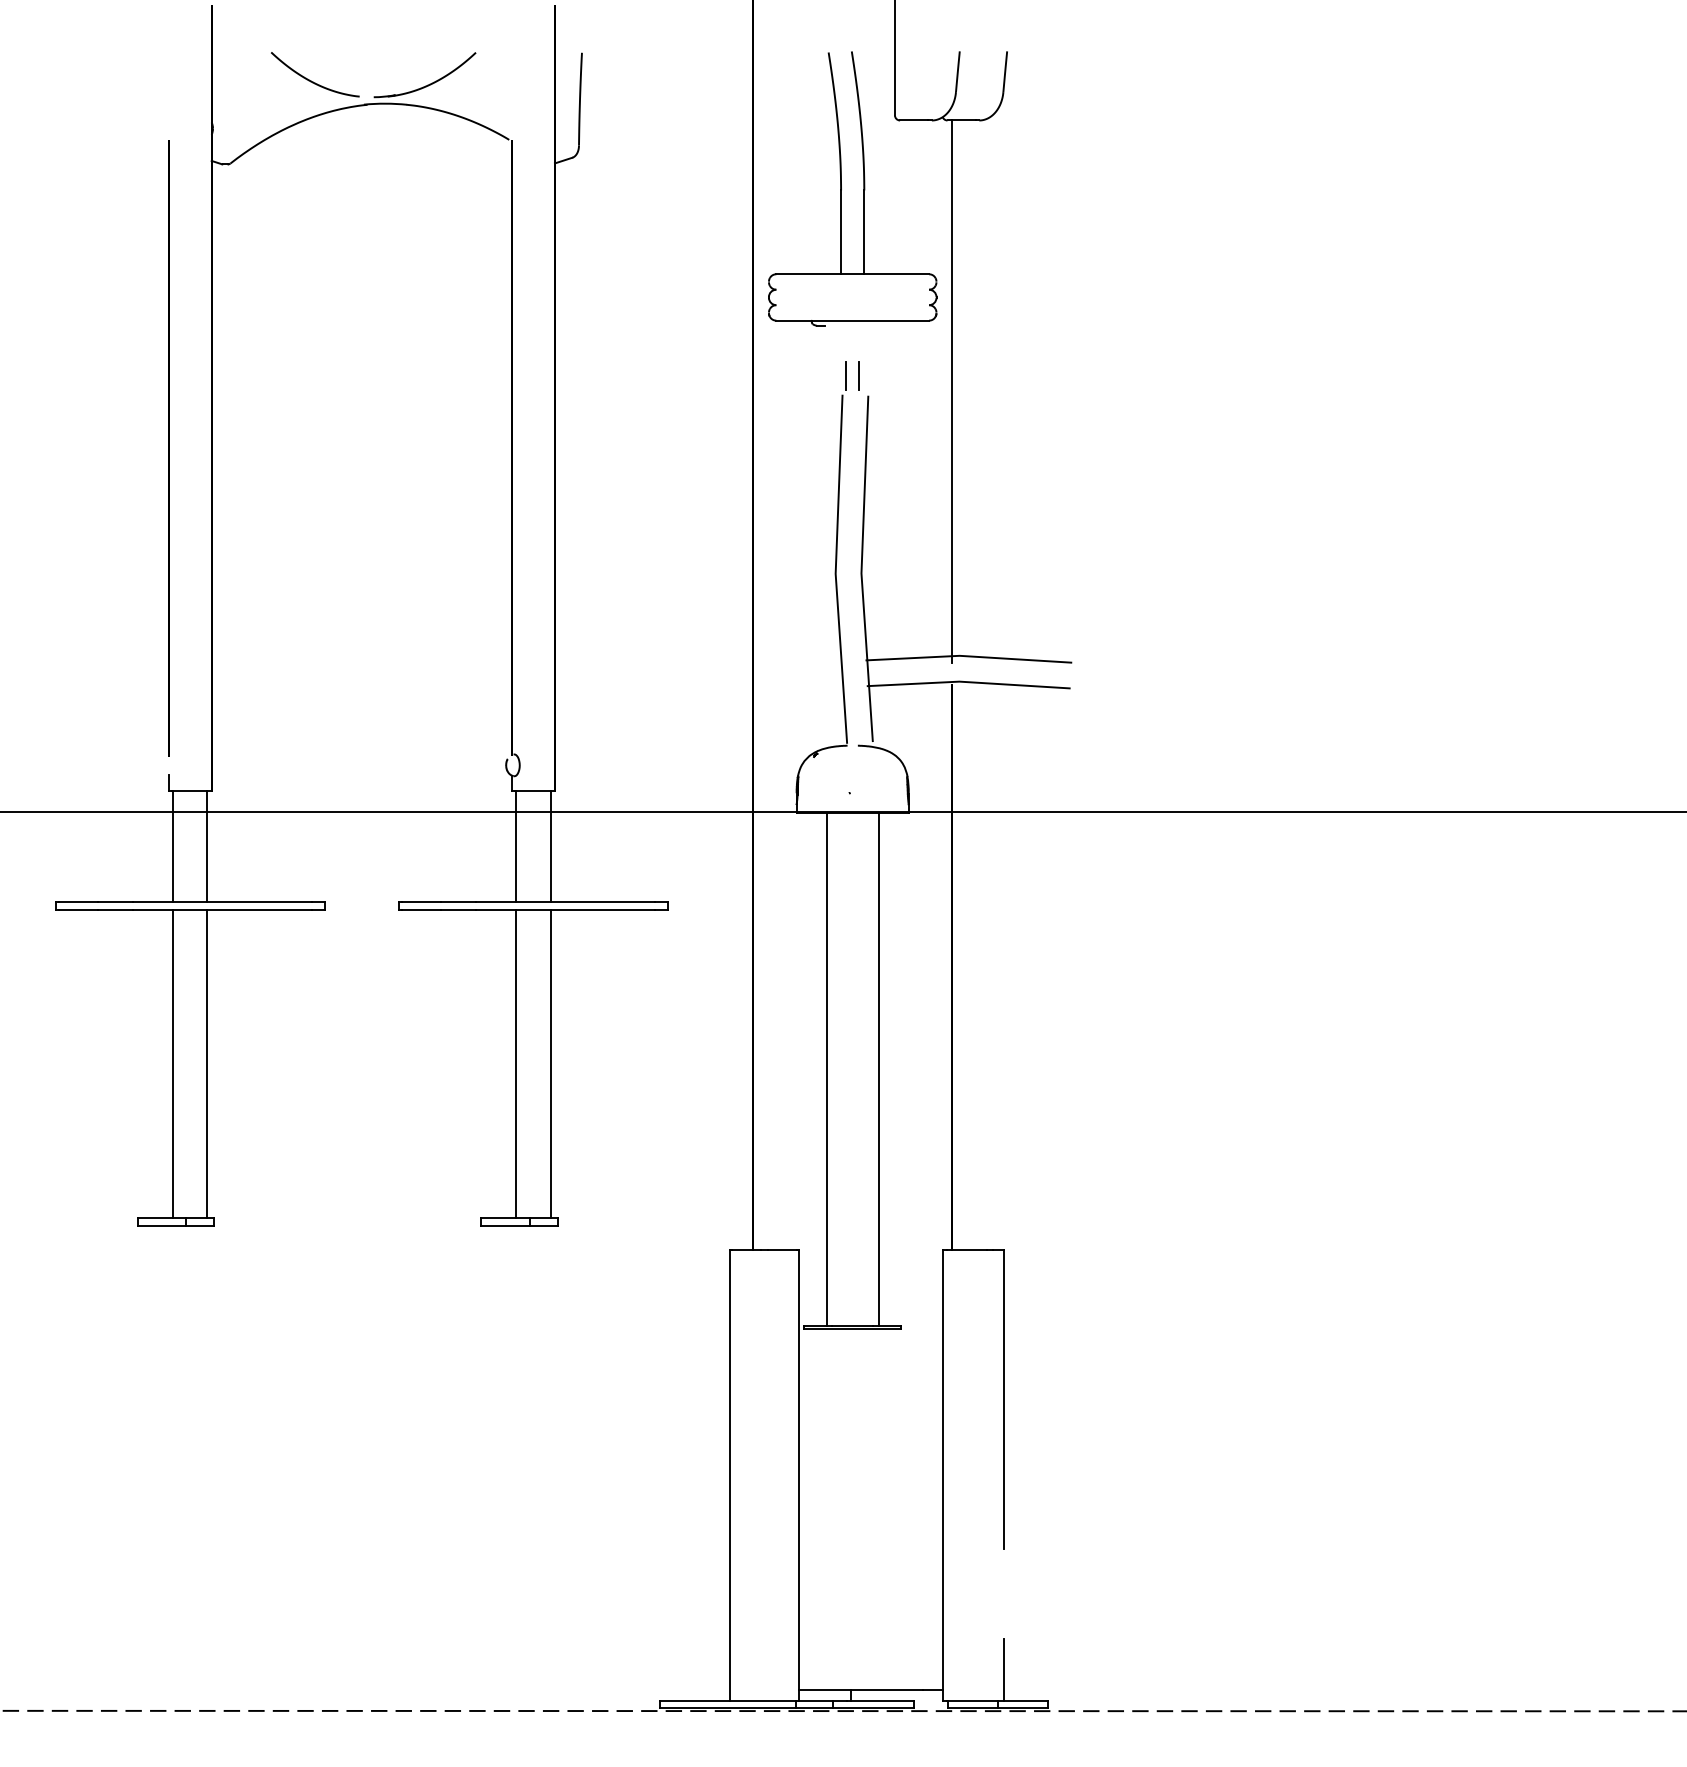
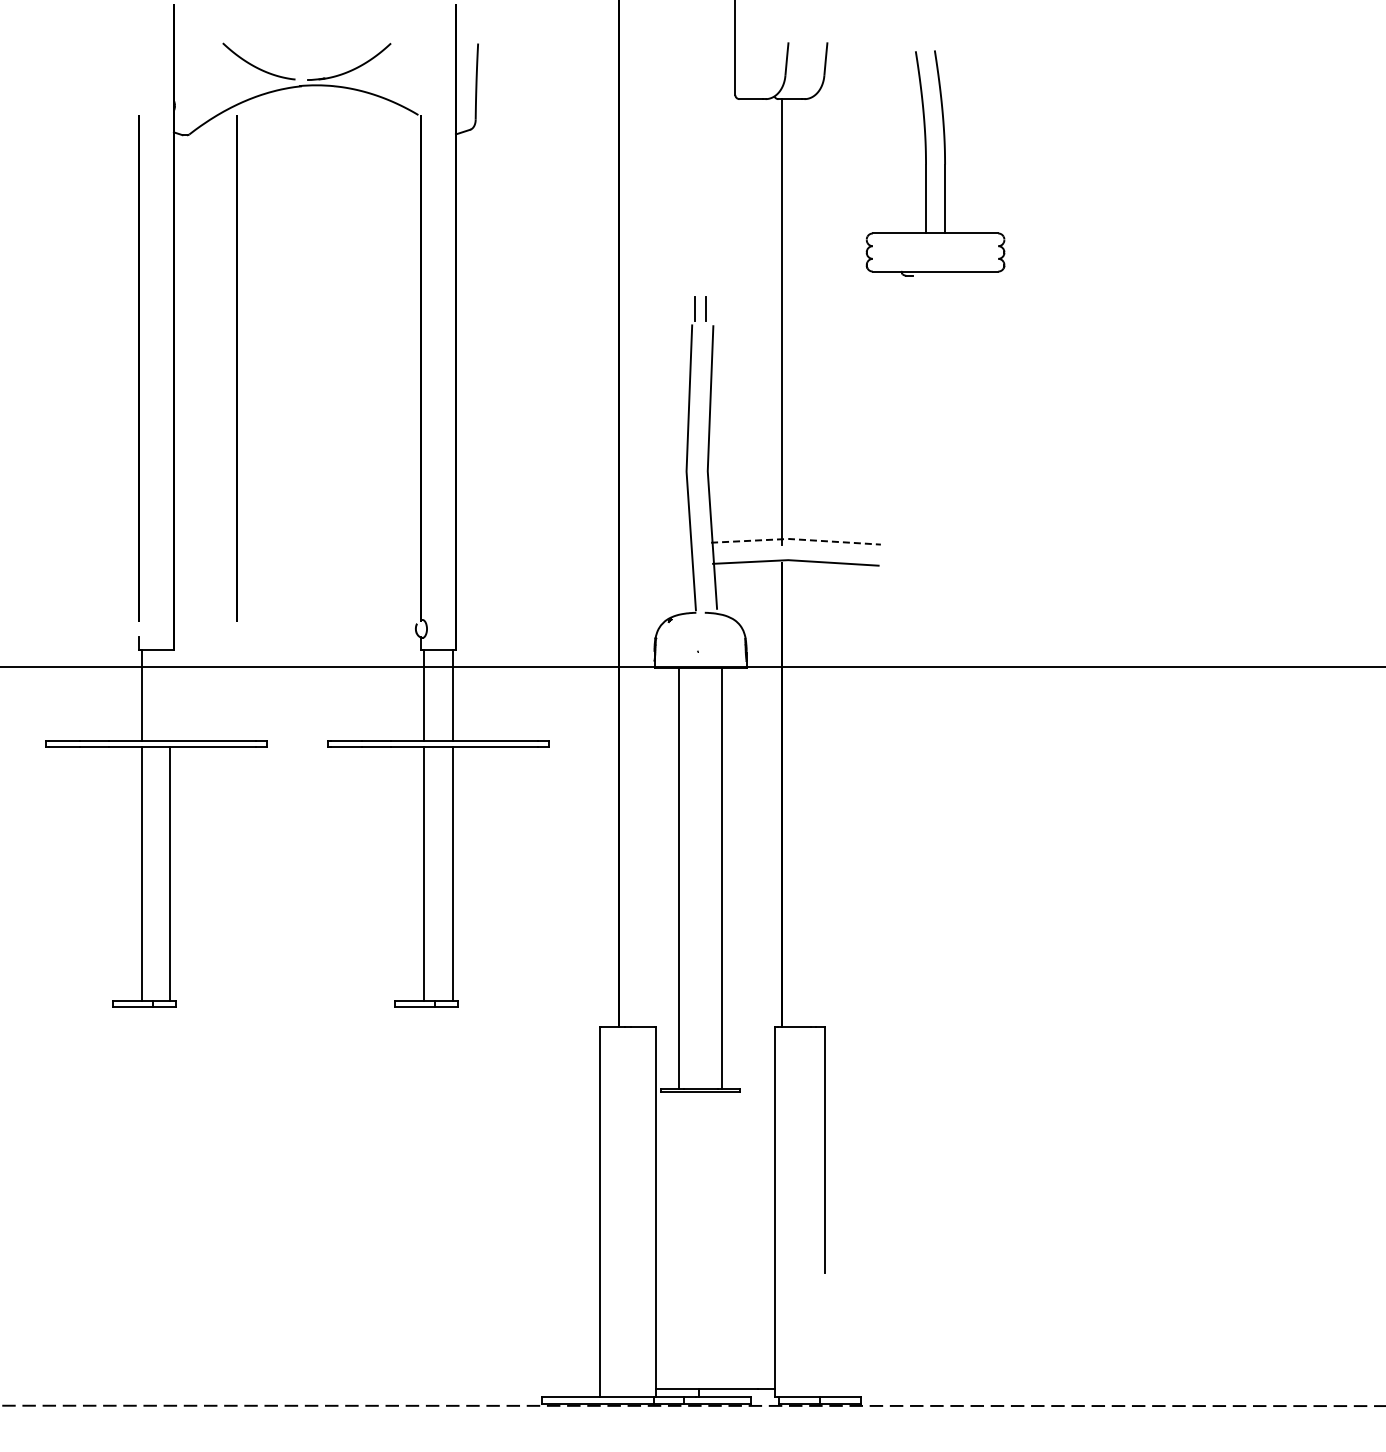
part: (841, 189) -> (926, 163), moved
line: (287, 448) -> (236, 368), added
line: (968, 656) -> (795, 539), solid -> dashed
line: (207, 846) -> (170, 695), removed
line: (1003, 1669) -> (824, 1371), removed

